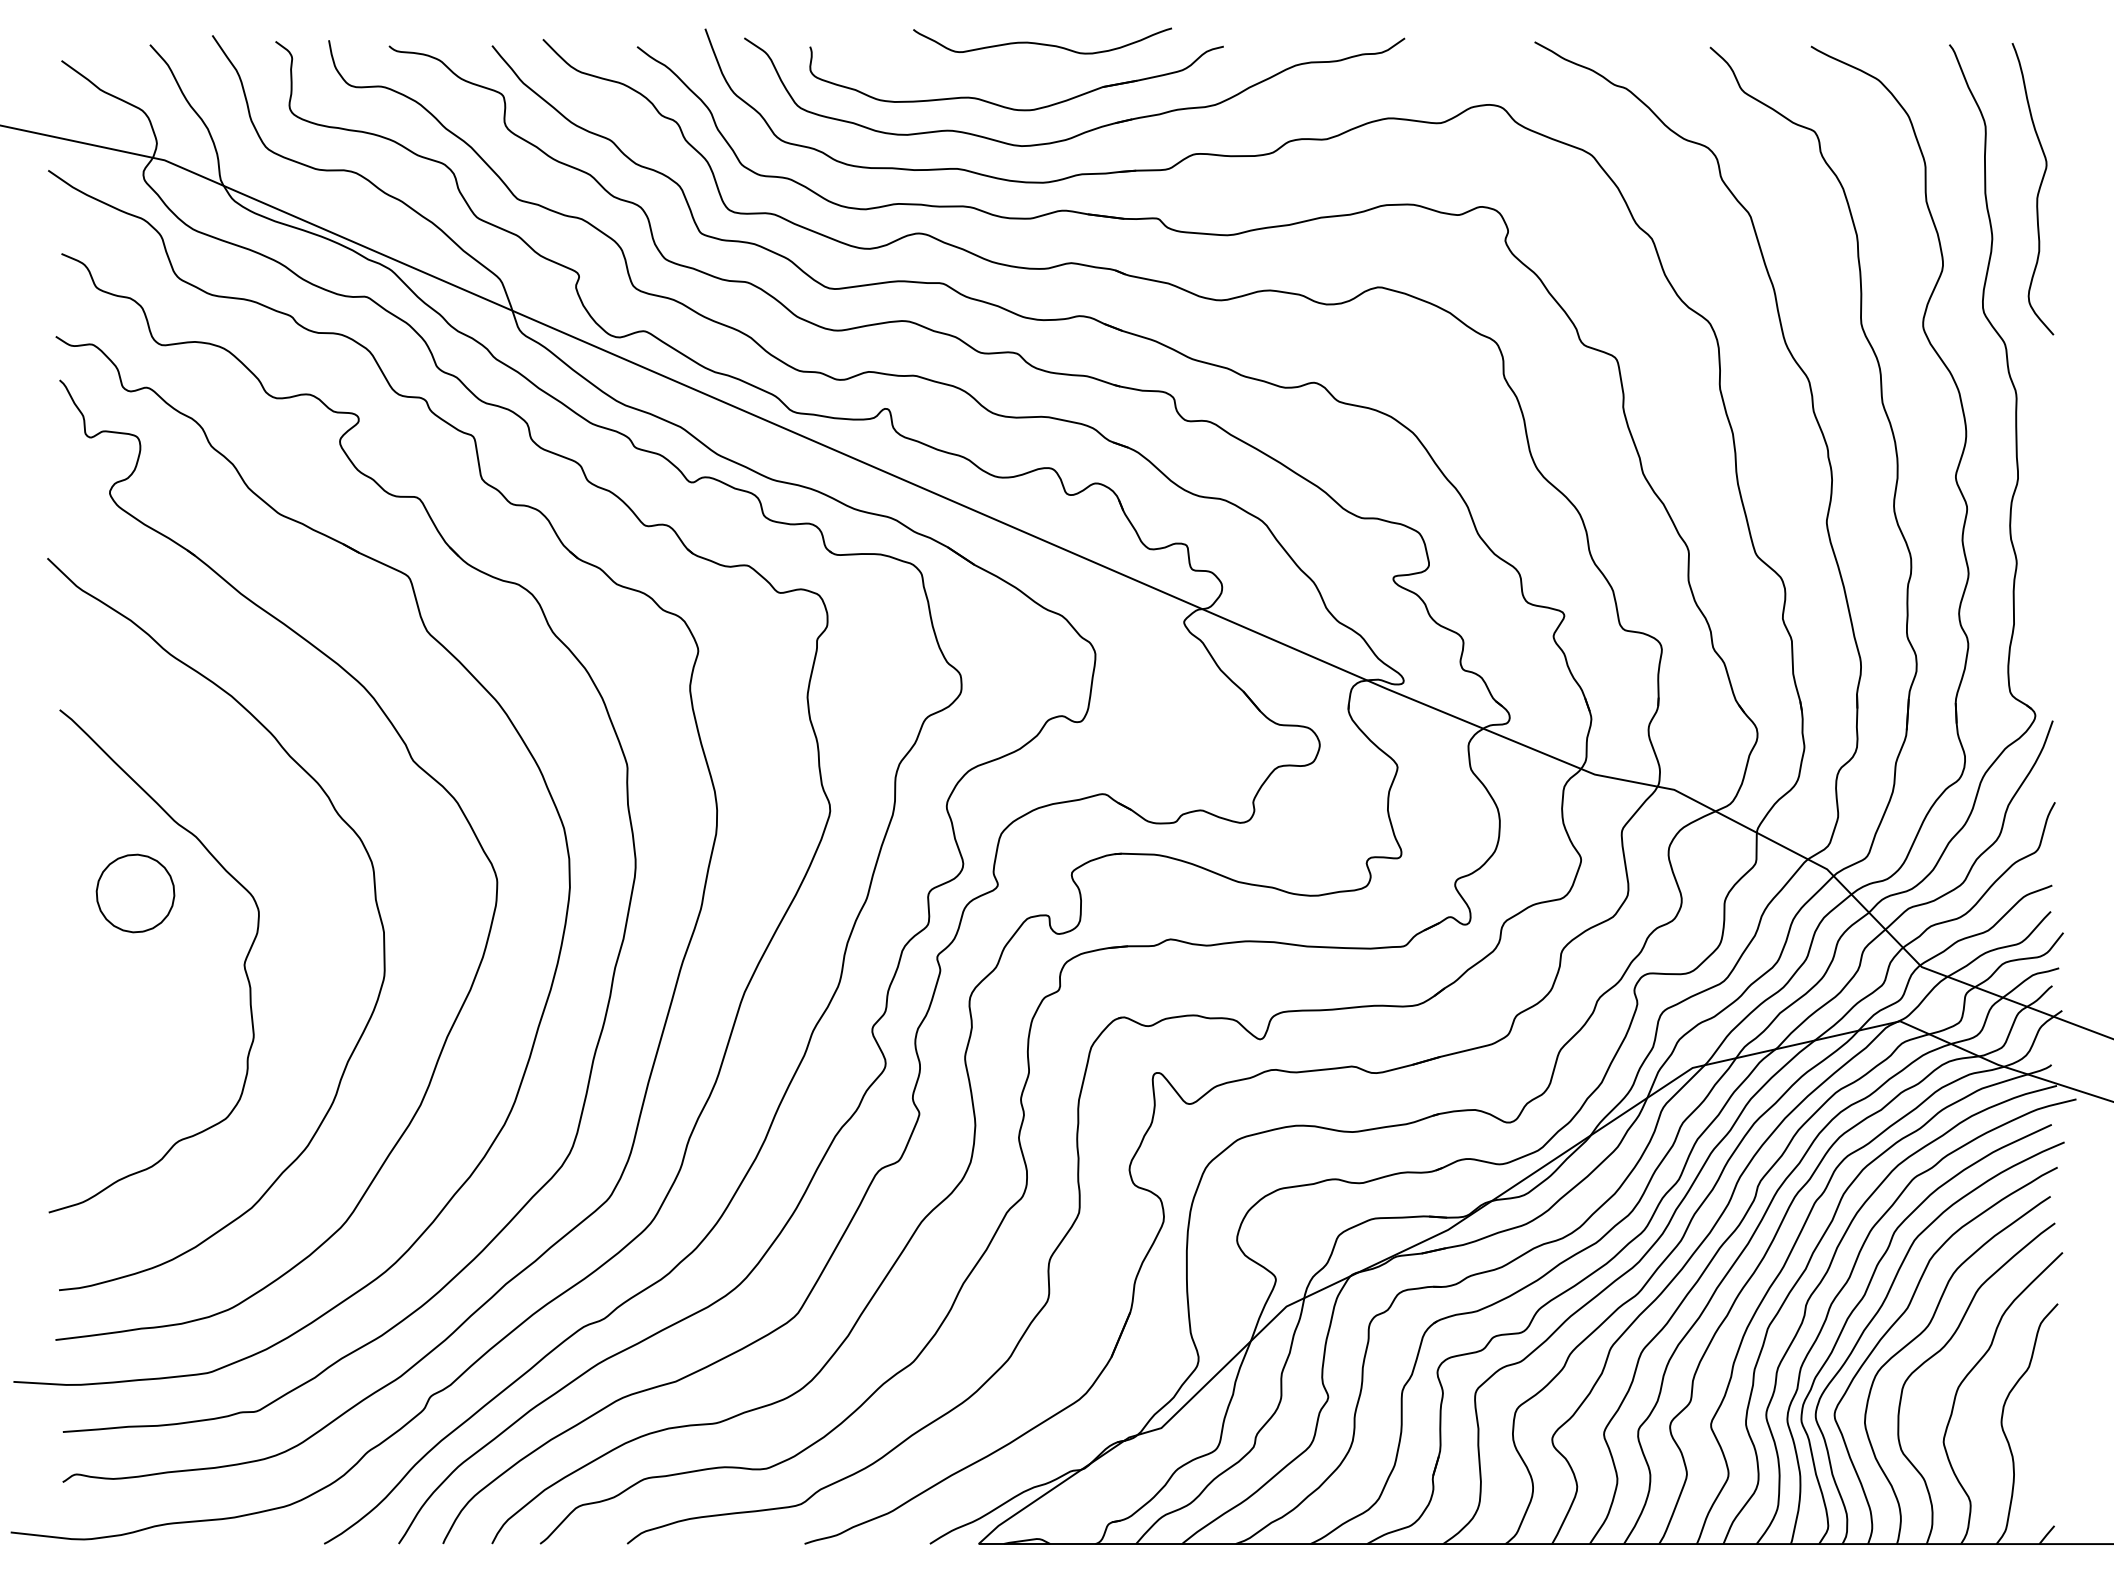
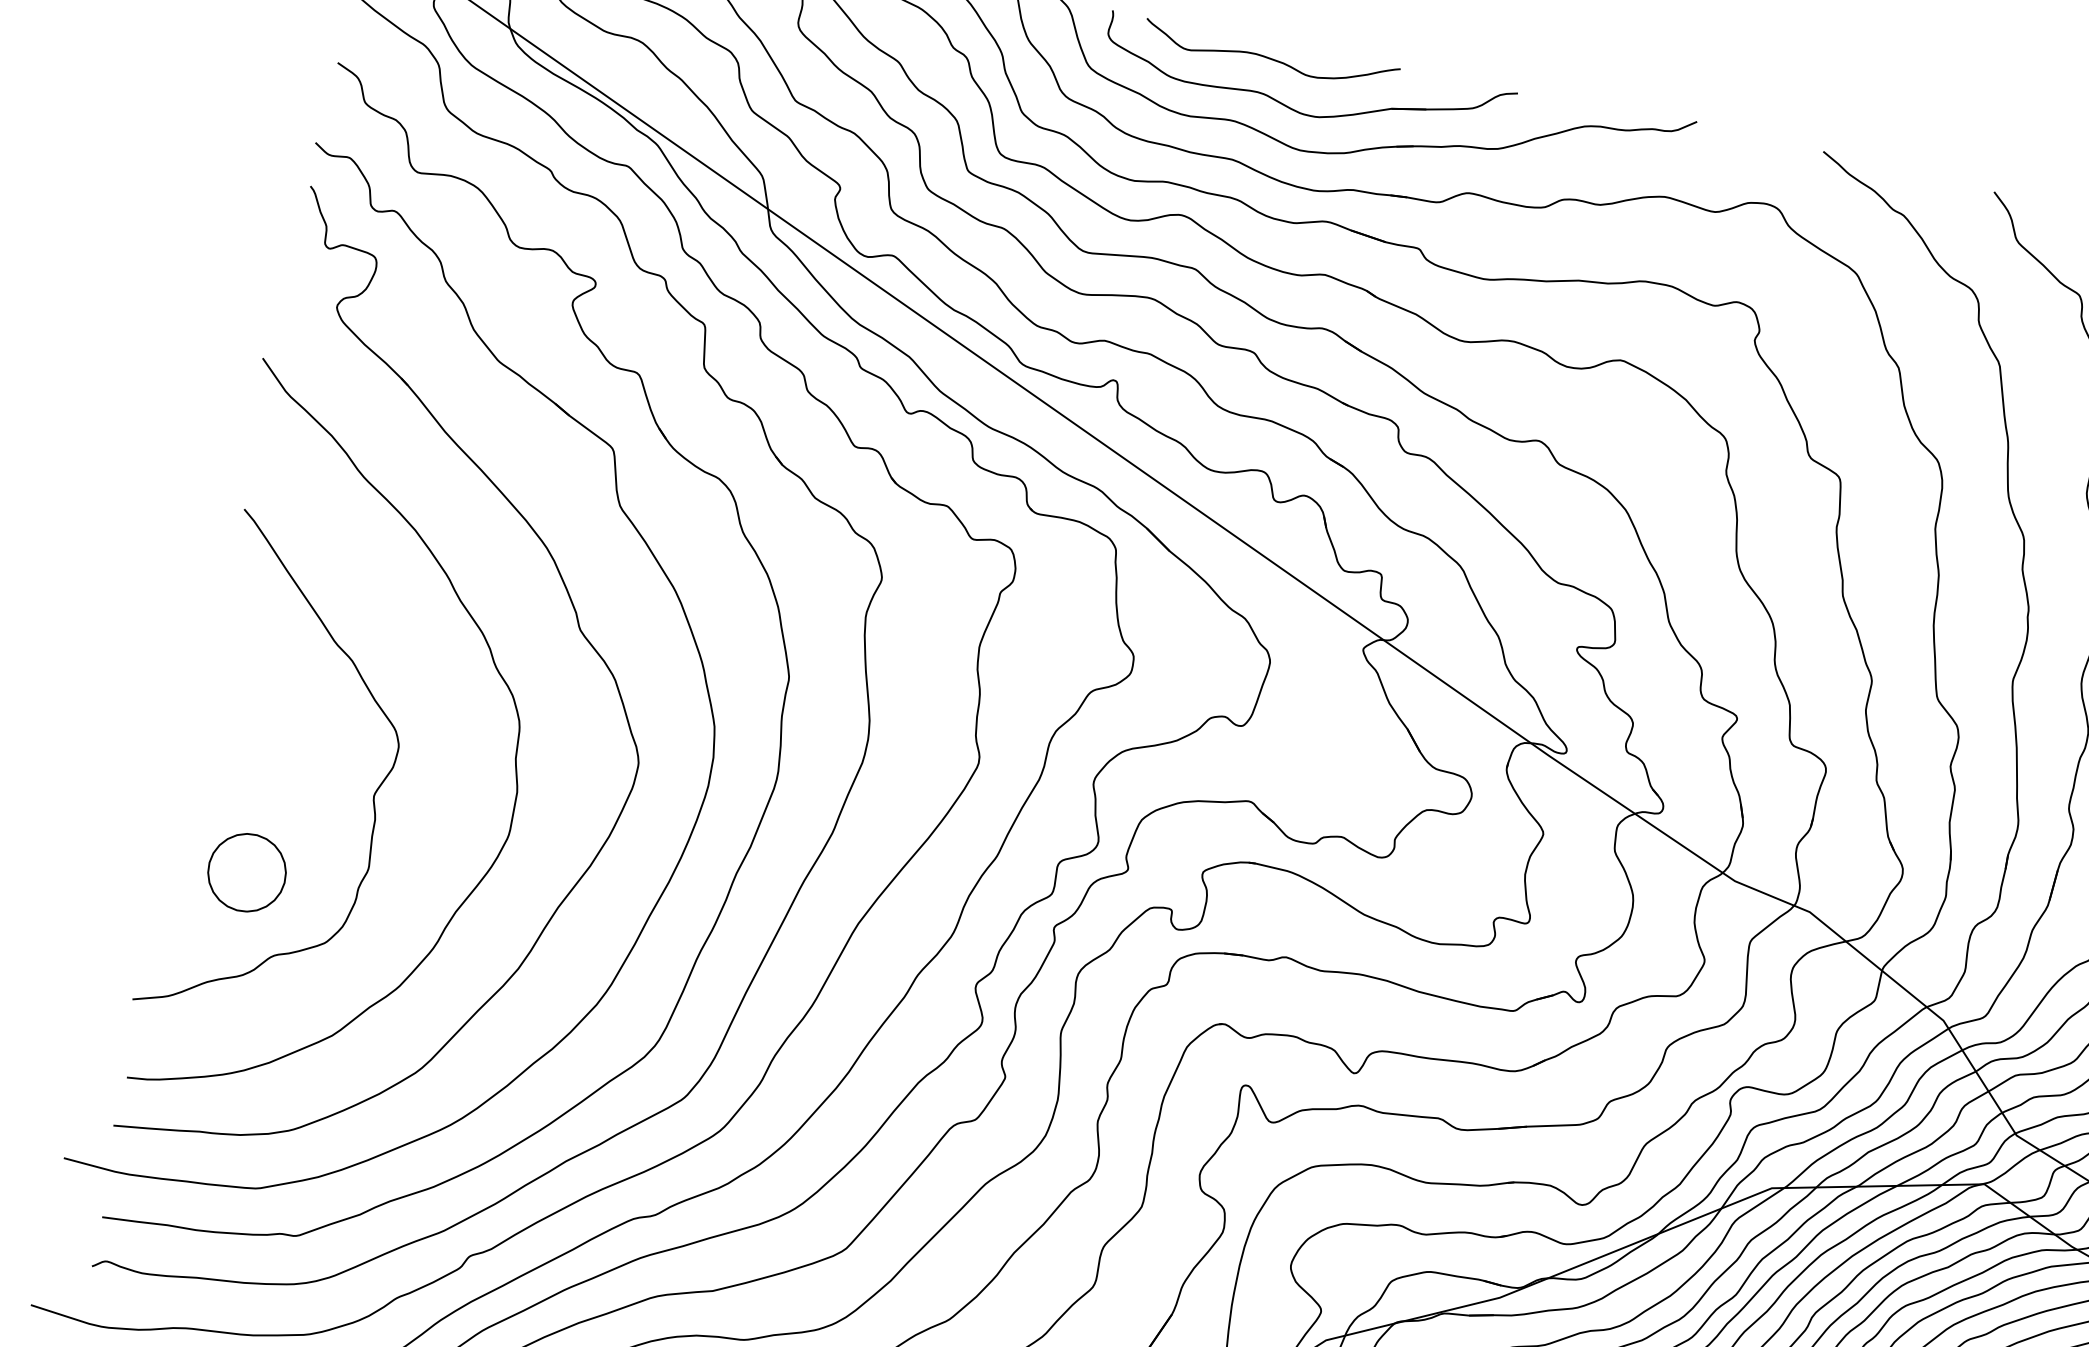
curve: (1042, 43) -> (1270, 57), moved
part: (135, 893) -> (247, 872), moved

